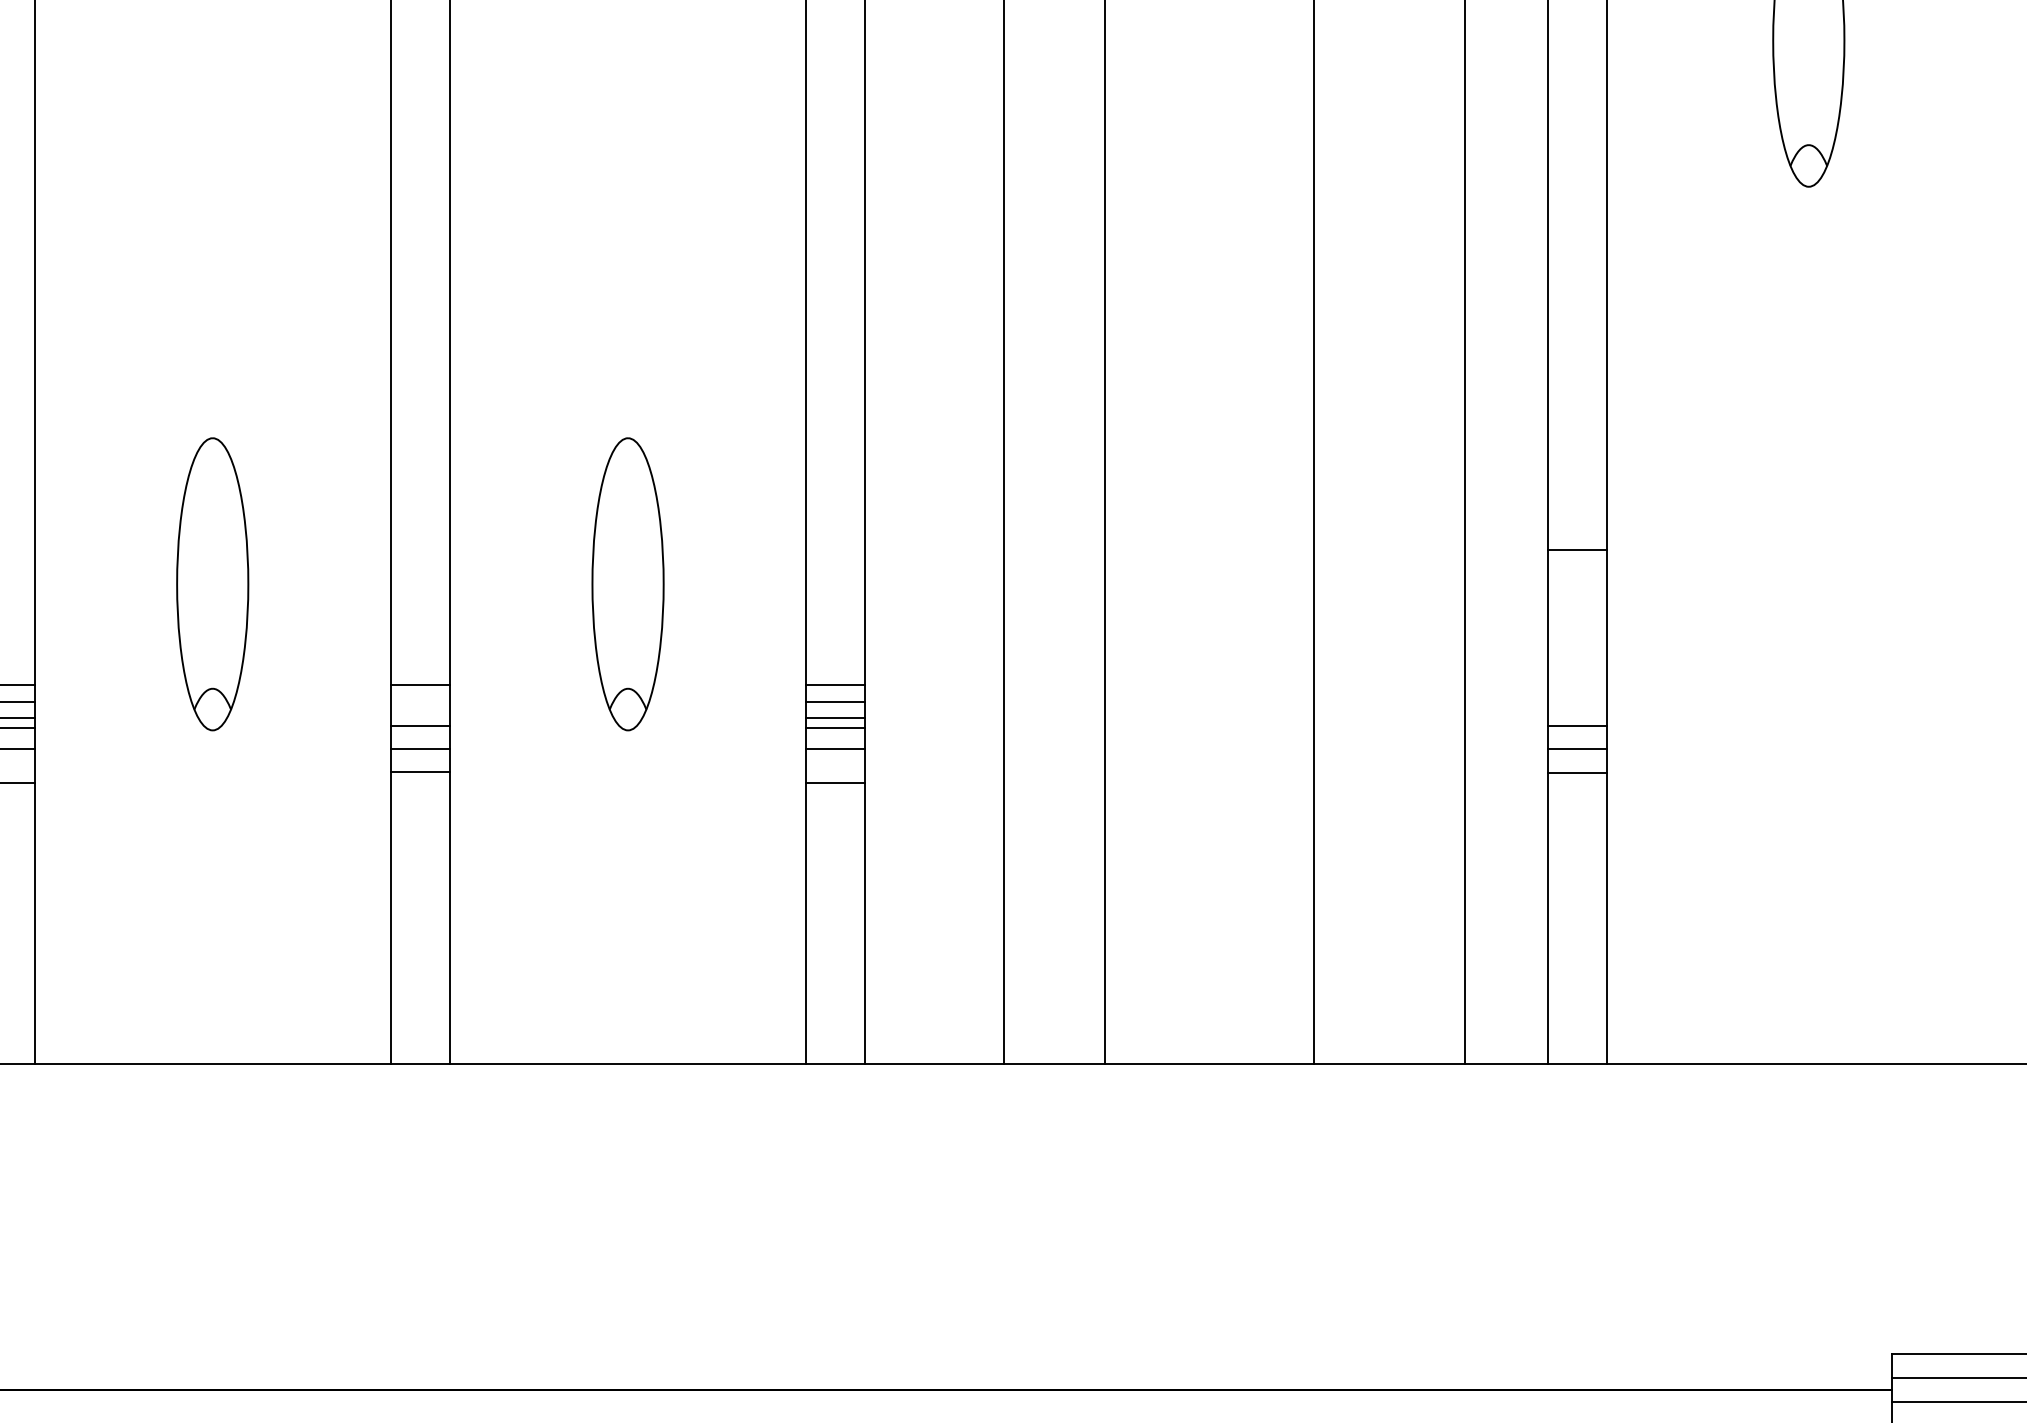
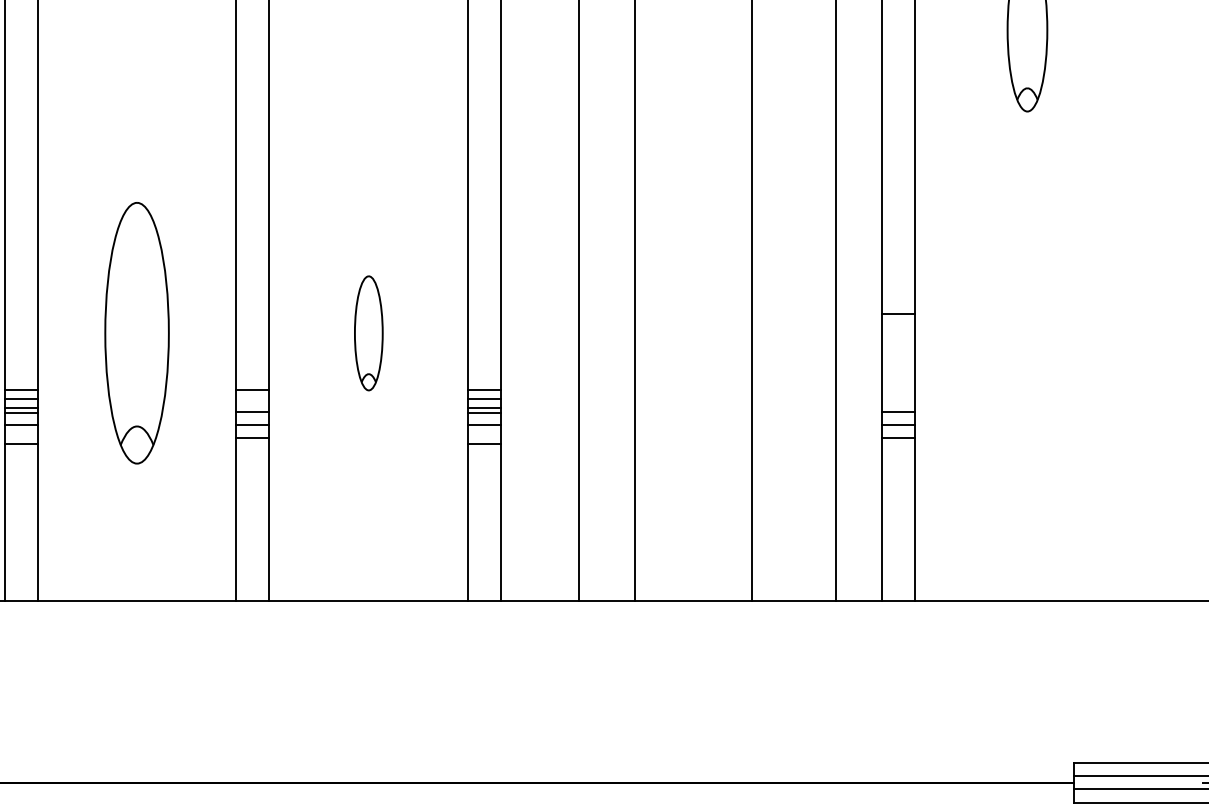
part: (211, 584) -> (136, 333), size x1.6
part: (627, 584) -> (368, 333), size x0.7

